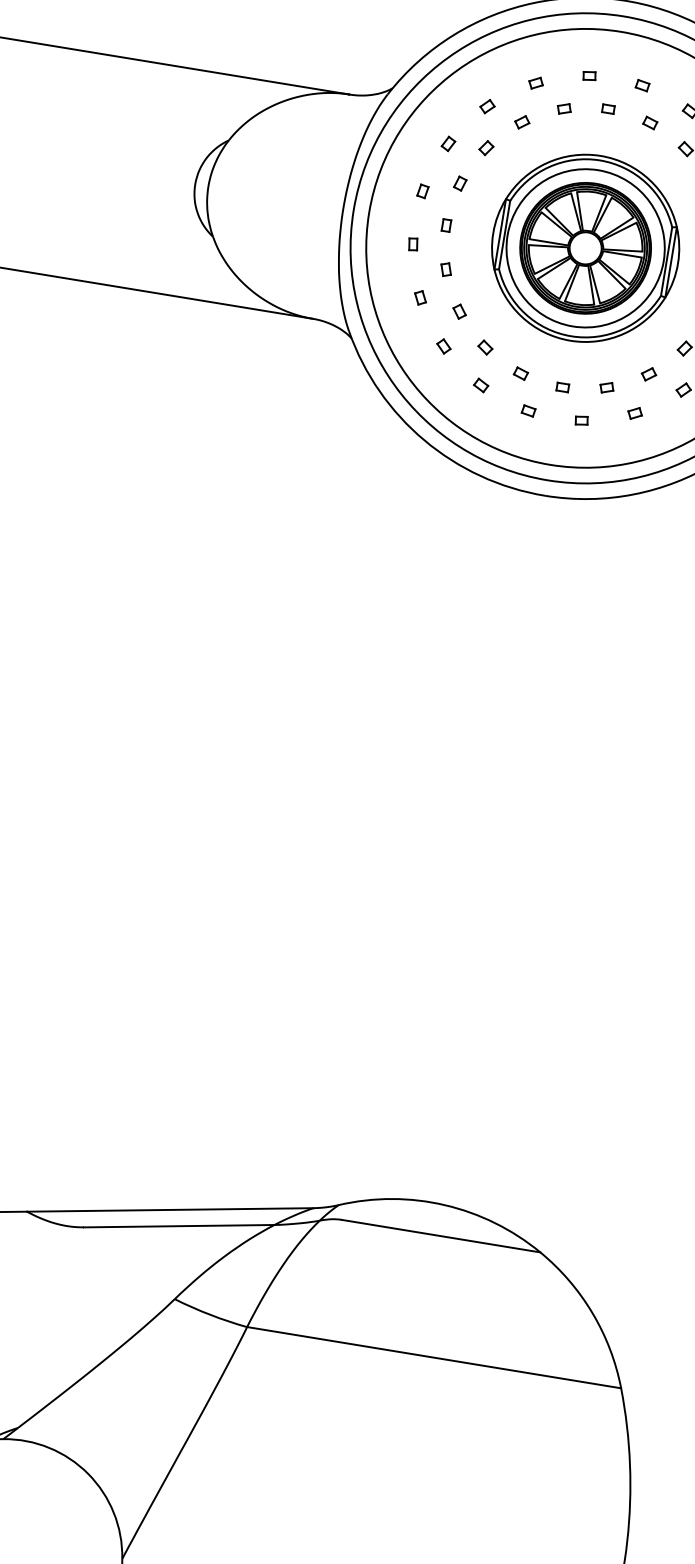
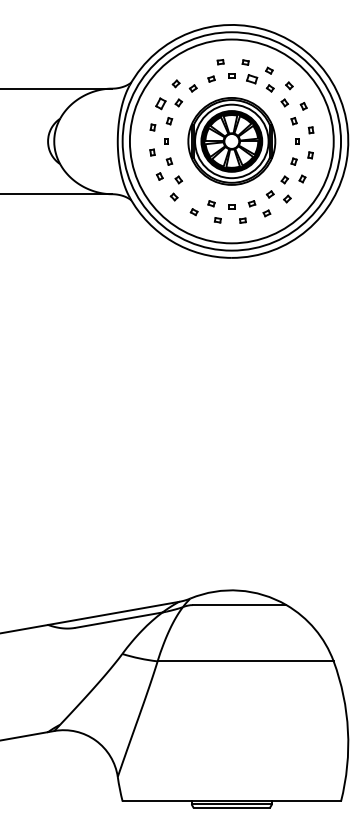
part: (535, 83) -> (196, 69), removed
part: (649, 121) -> (251, 78), size x1.6
part: (449, 143) -> (161, 103), size x1.6
part: (483, 347) -> (192, 194), removed

